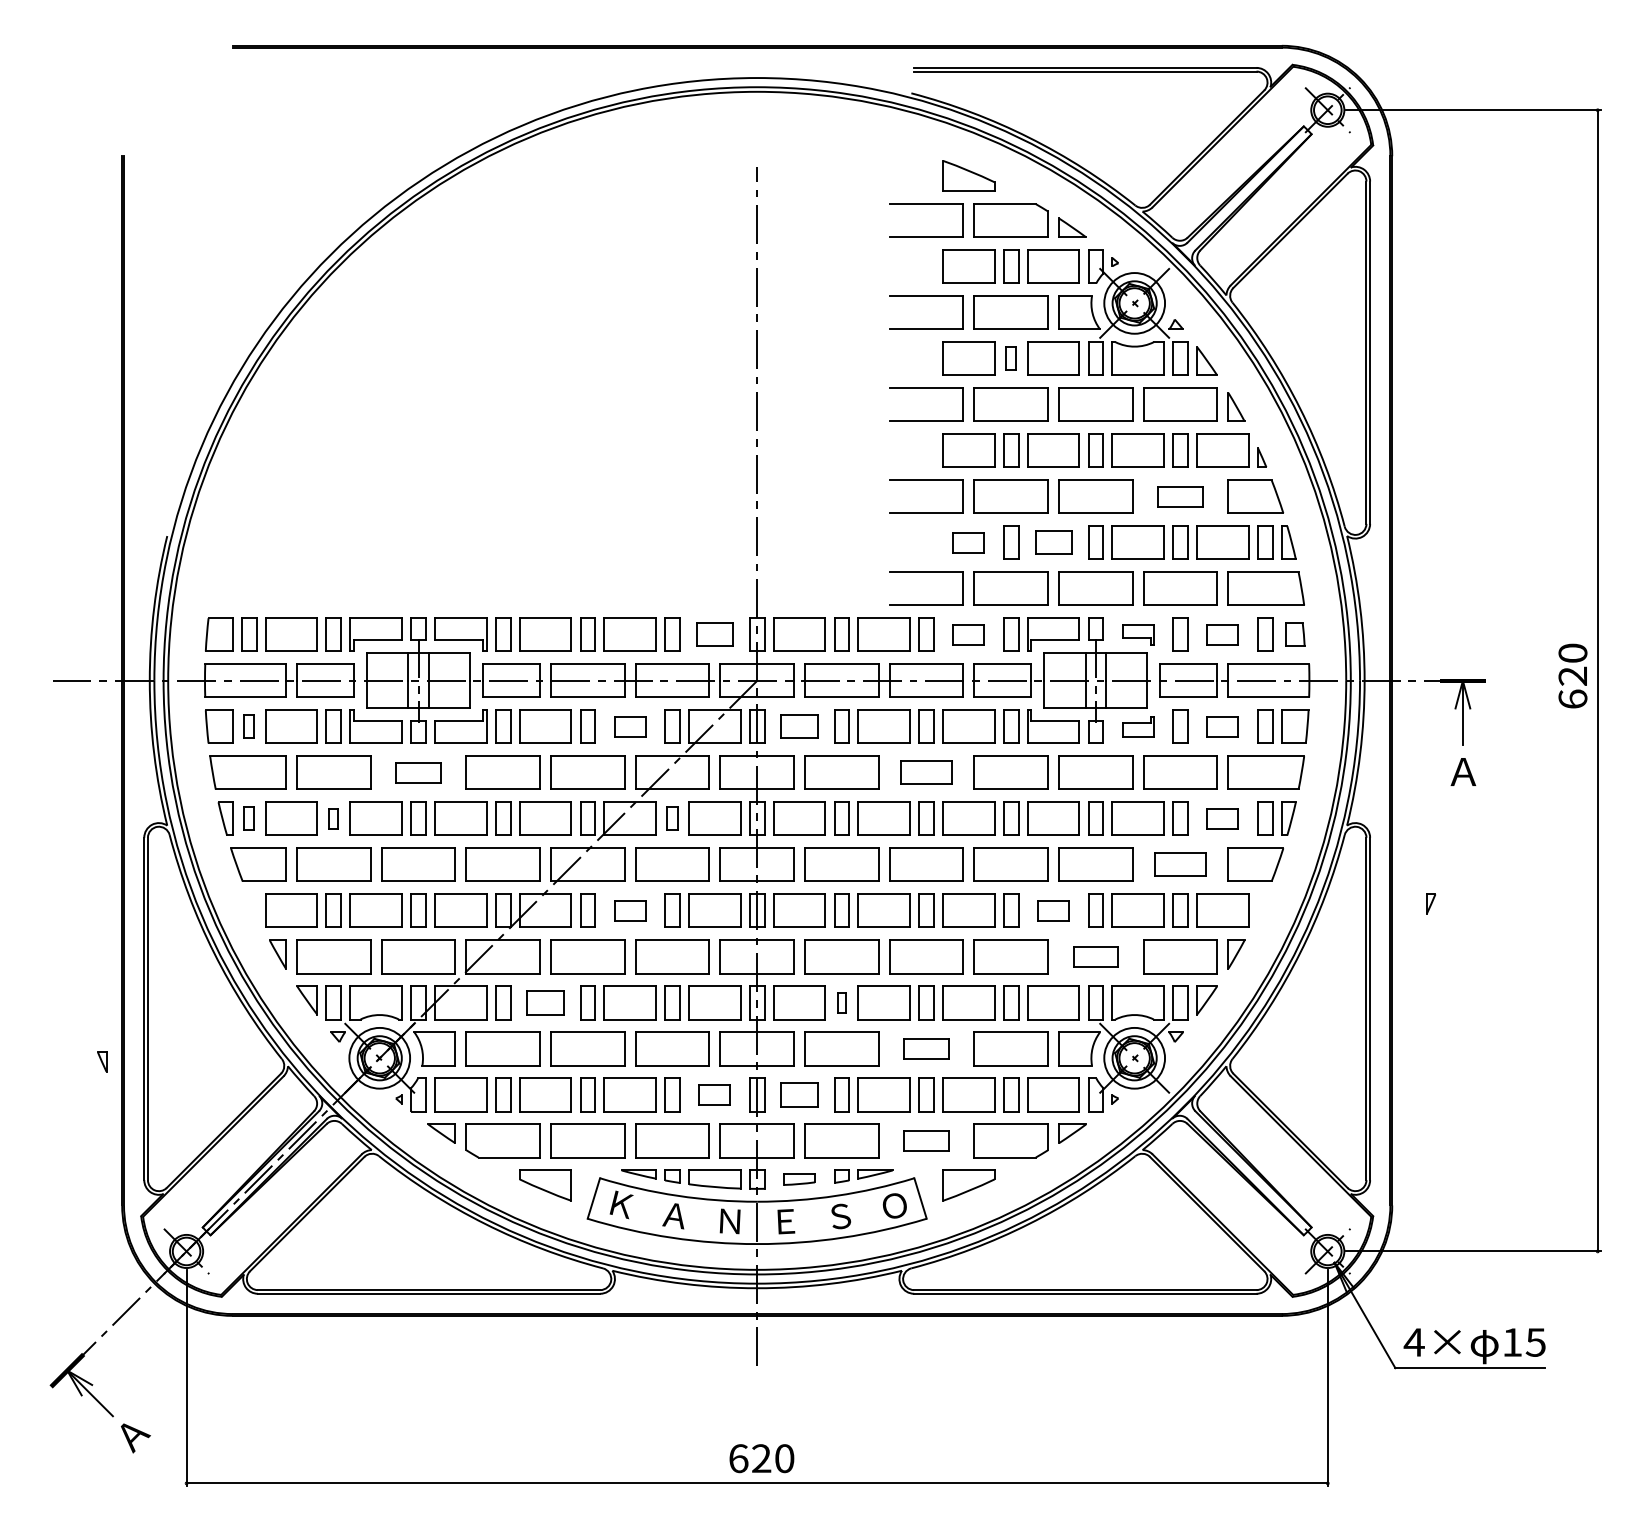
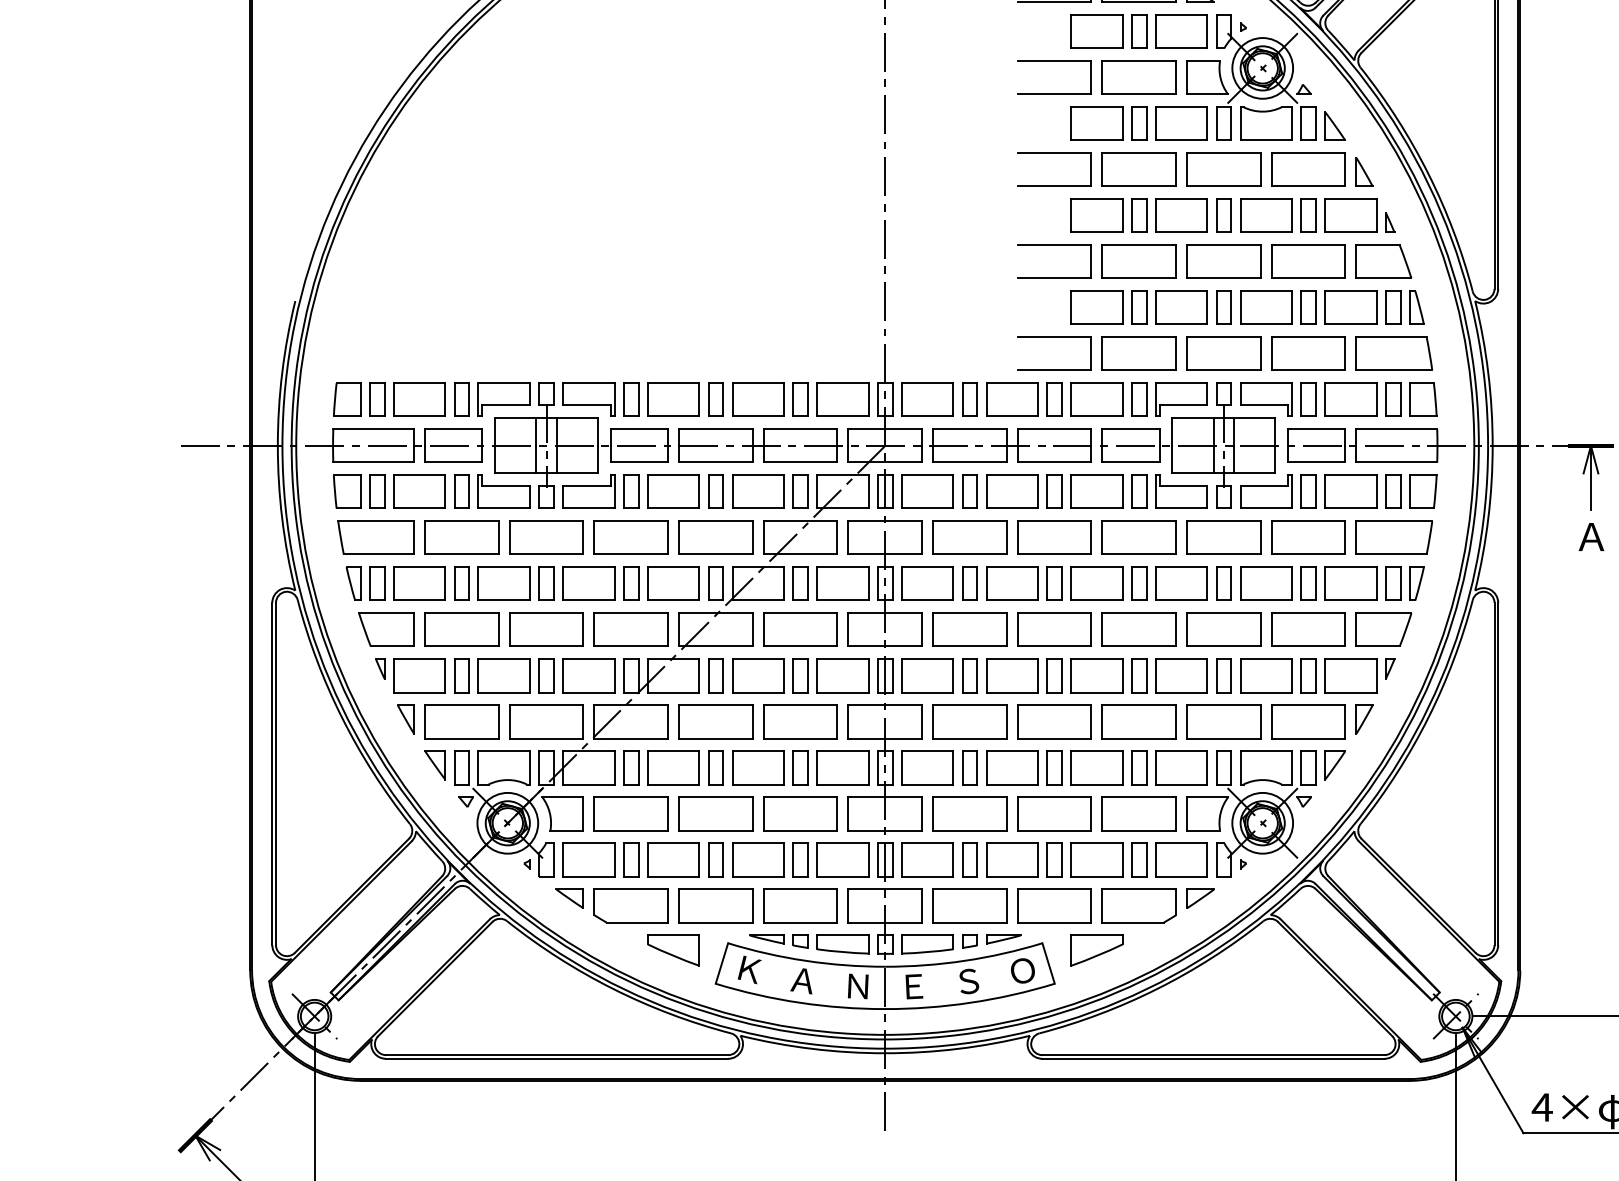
part: (1011, 358) -> (1139, 123), size x1.43
part: (1180, 496) -> (1308, 261), size x1.67
part: (968, 542) -> (1096, 307), size x1.67
part: (1053, 542) -> (1181, 307), size x1.43
part: (714, 634) -> (842, 399), size x1.43
part: (968, 634) -> (1096, 399), size x1.67
part: (1137, 634) -> (1265, 399), size x1.67
part: (1222, 634) -> (1350, 399), size x1.67
part: (1295, 634) -> (1423, 399), size x1.43
part: (249, 726) -> (377, 491), size x1.43
part: (629, 726) -> (757, 491), size x1.67
part: (799, 726) -> (927, 491), size x1.43
part: (1137, 726) -> (1265, 491), size x1.67
part: (1222, 726) -> (1350, 491), size x1.67
part: (418, 772) -> (546, 537), size x1.67
part: (926, 772) -> (1054, 537), size x1.43
part: (249, 818) -> (377, 583), size x1.43
part: (333, 818) -> (461, 583), size x1.67
part: (672, 818) -> (800, 583), size x1.43
part: (1222, 818) -> (1350, 583), size x1.67
part: (1180, 864) -> (1308, 629), size x1.43
part: (1430, 903) -> (1389, 668), moved
part: (629, 910) -> (757, 675), size x1.67
part: (1053, 910) -> (1181, 675), size x1.67
part: (1095, 956) -> (1223, 721), size x1.67
part: (545, 1002) -> (673, 767), size x1.43
part: (841, 1002) -> (969, 767), size x1.67
part: (926, 1048) -> (1054, 813), size x1.67
part: (102, 1061) -> (380, 668), moved
part: (714, 1094) -> (842, 859), size x1.67
part: (799, 1094) -> (927, 859), size x1.43
part: (926, 1140) -> (1054, 905), size x1.67
part: (799, 1179) -> (927, 944), size x1.67

